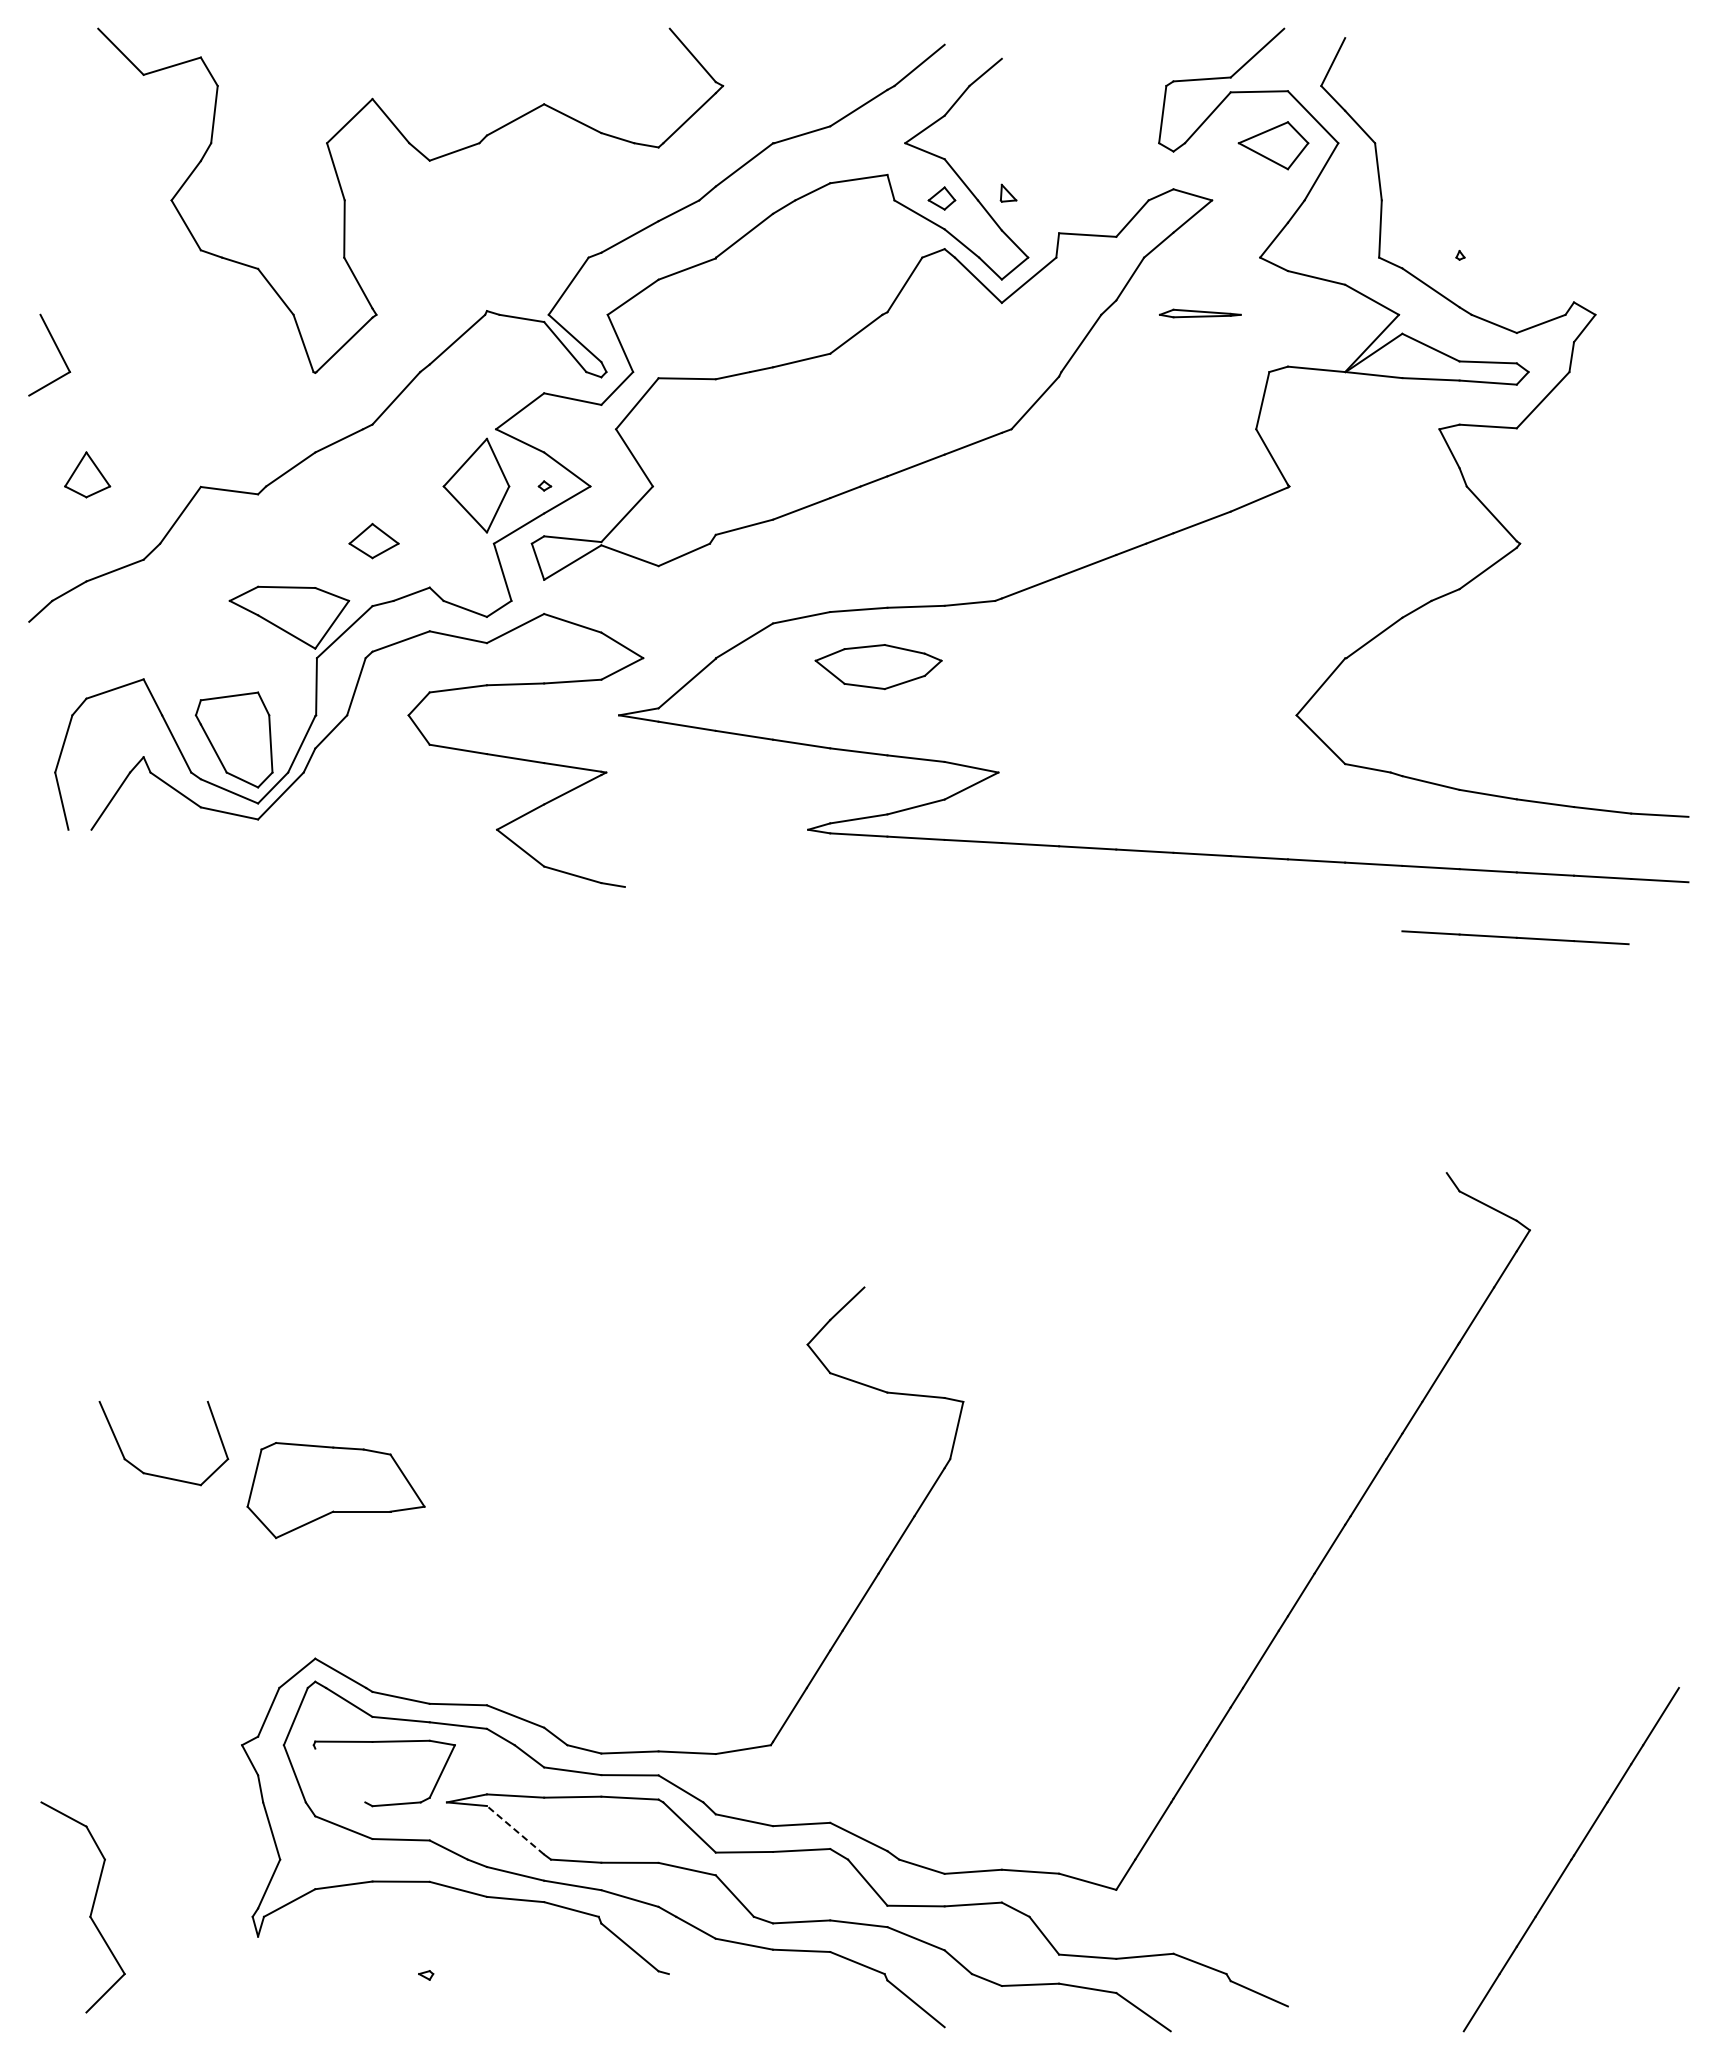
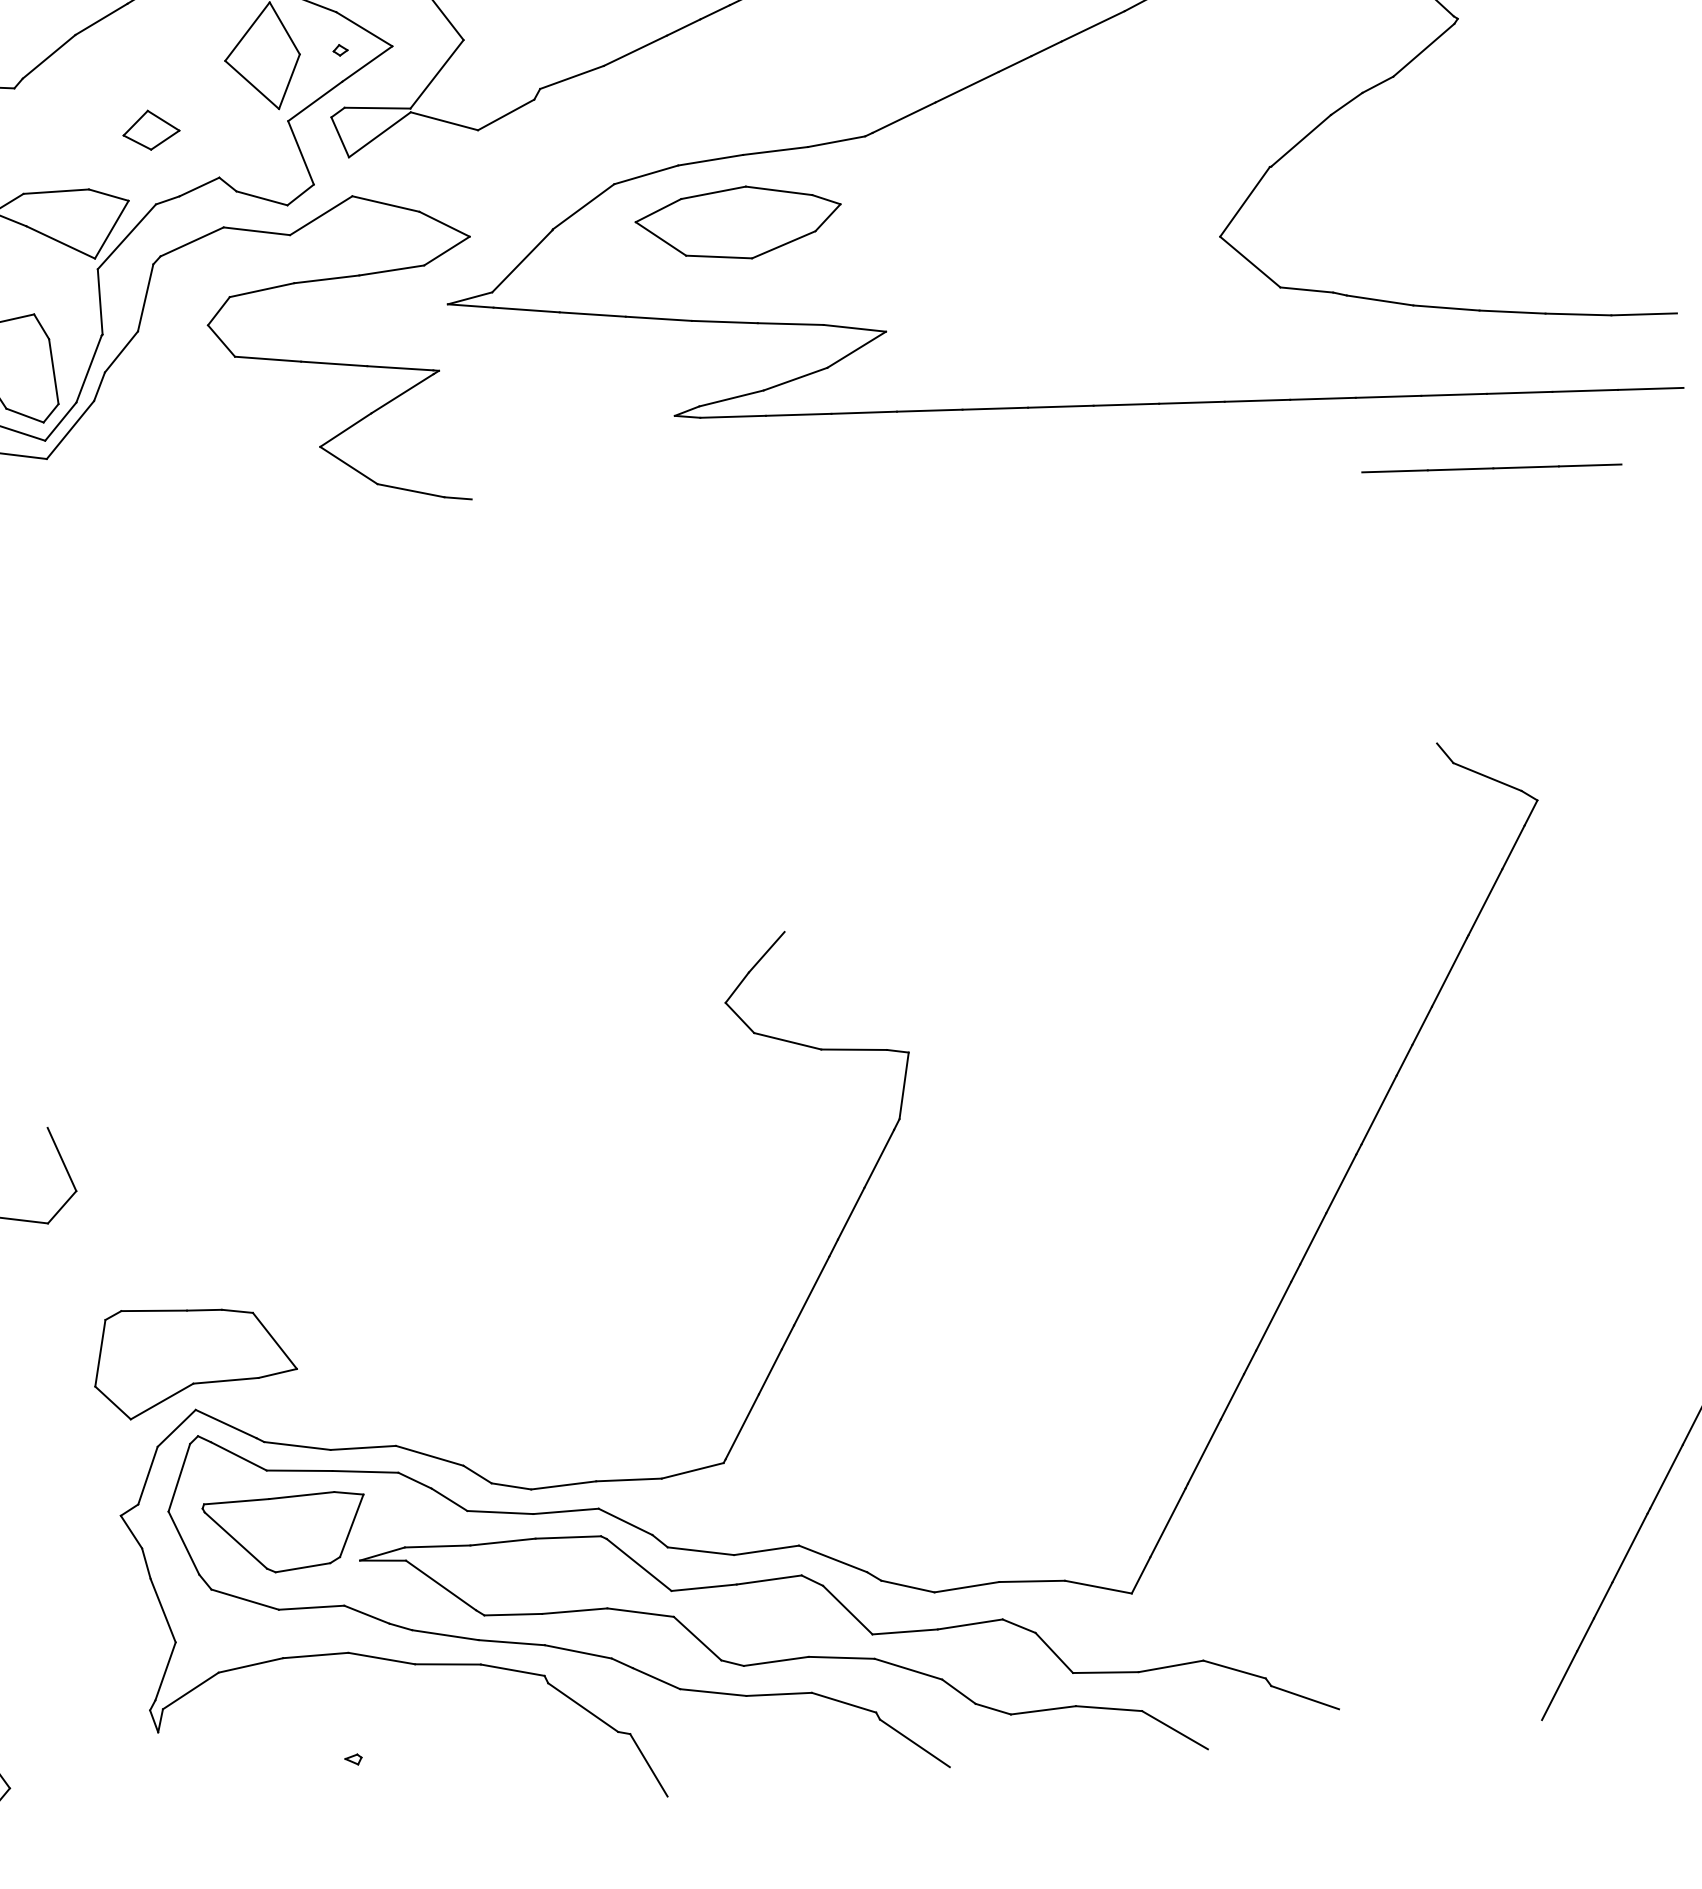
part: (878, 666) -> (738, 222), size x1.43
part: (335, 1490) -> (193, 1359), moved
line: (340, 1775) -> (236, 1540), added
line: (515, 1830) -> (441, 1585), dashed -> solid
line: (682, 2002) -> (648, 1765), added

